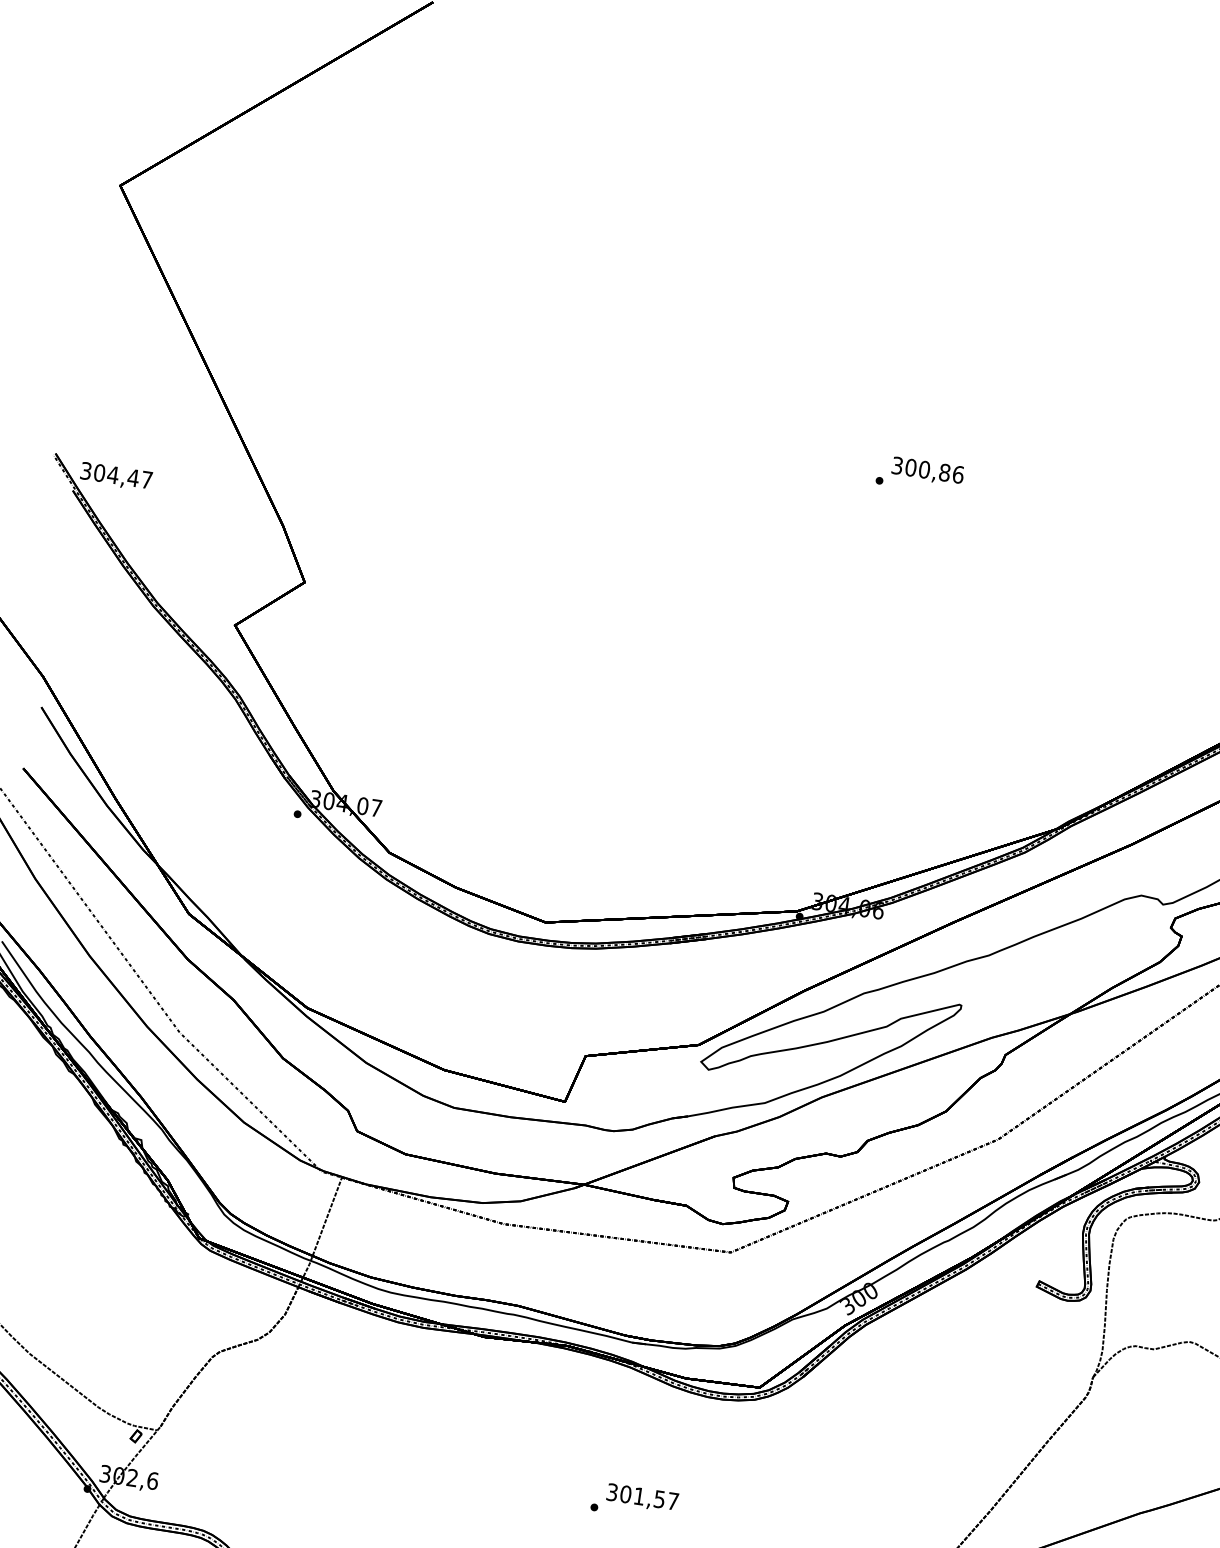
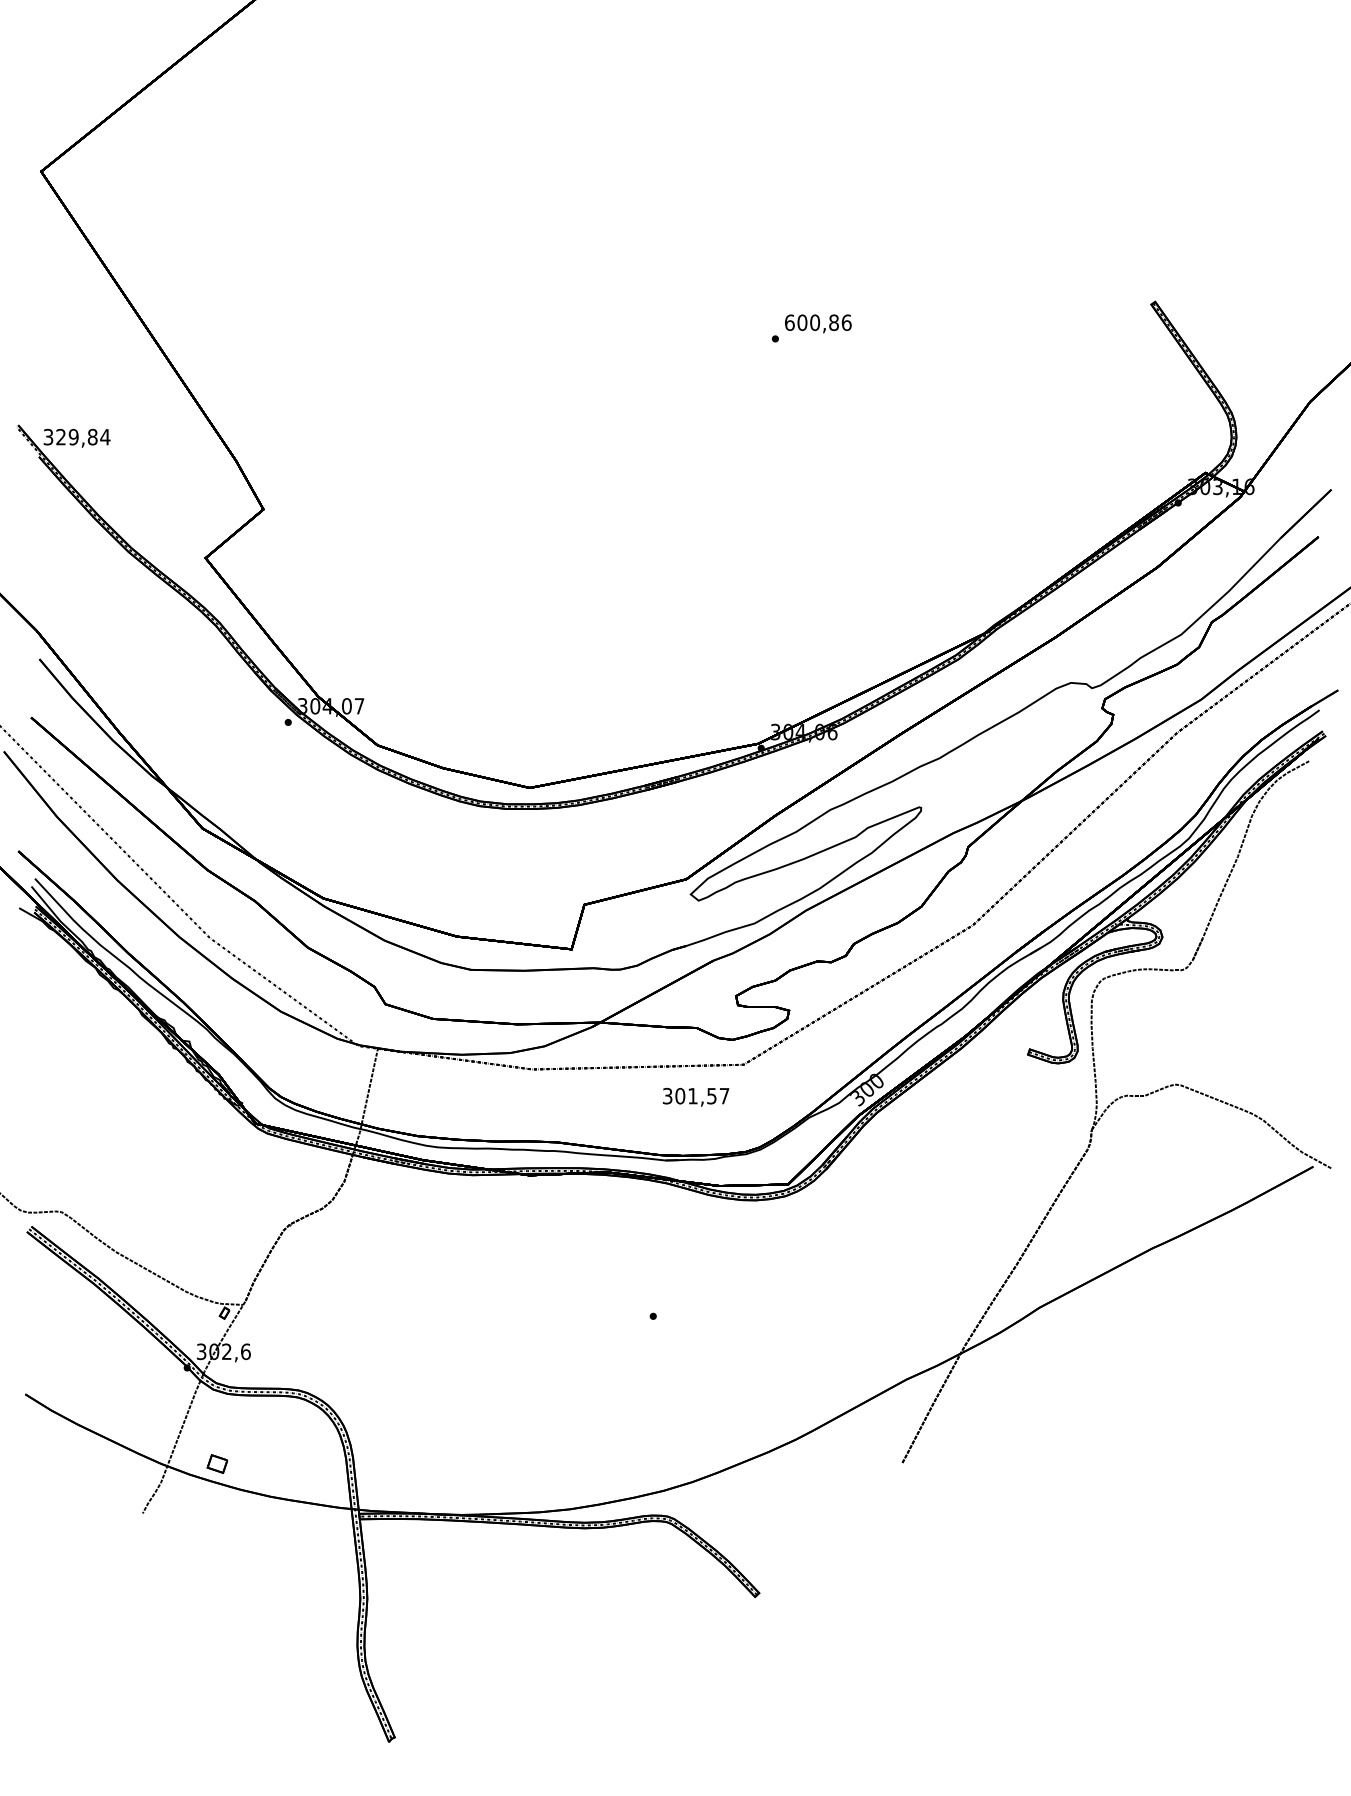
text: (897, 465) -> (789, 322), 300,86 -> 600,86
text: (123, 475) -> (83, 436), 304,47 -> 329,84
text: (643, 1497) -> (696, 1096), moved

